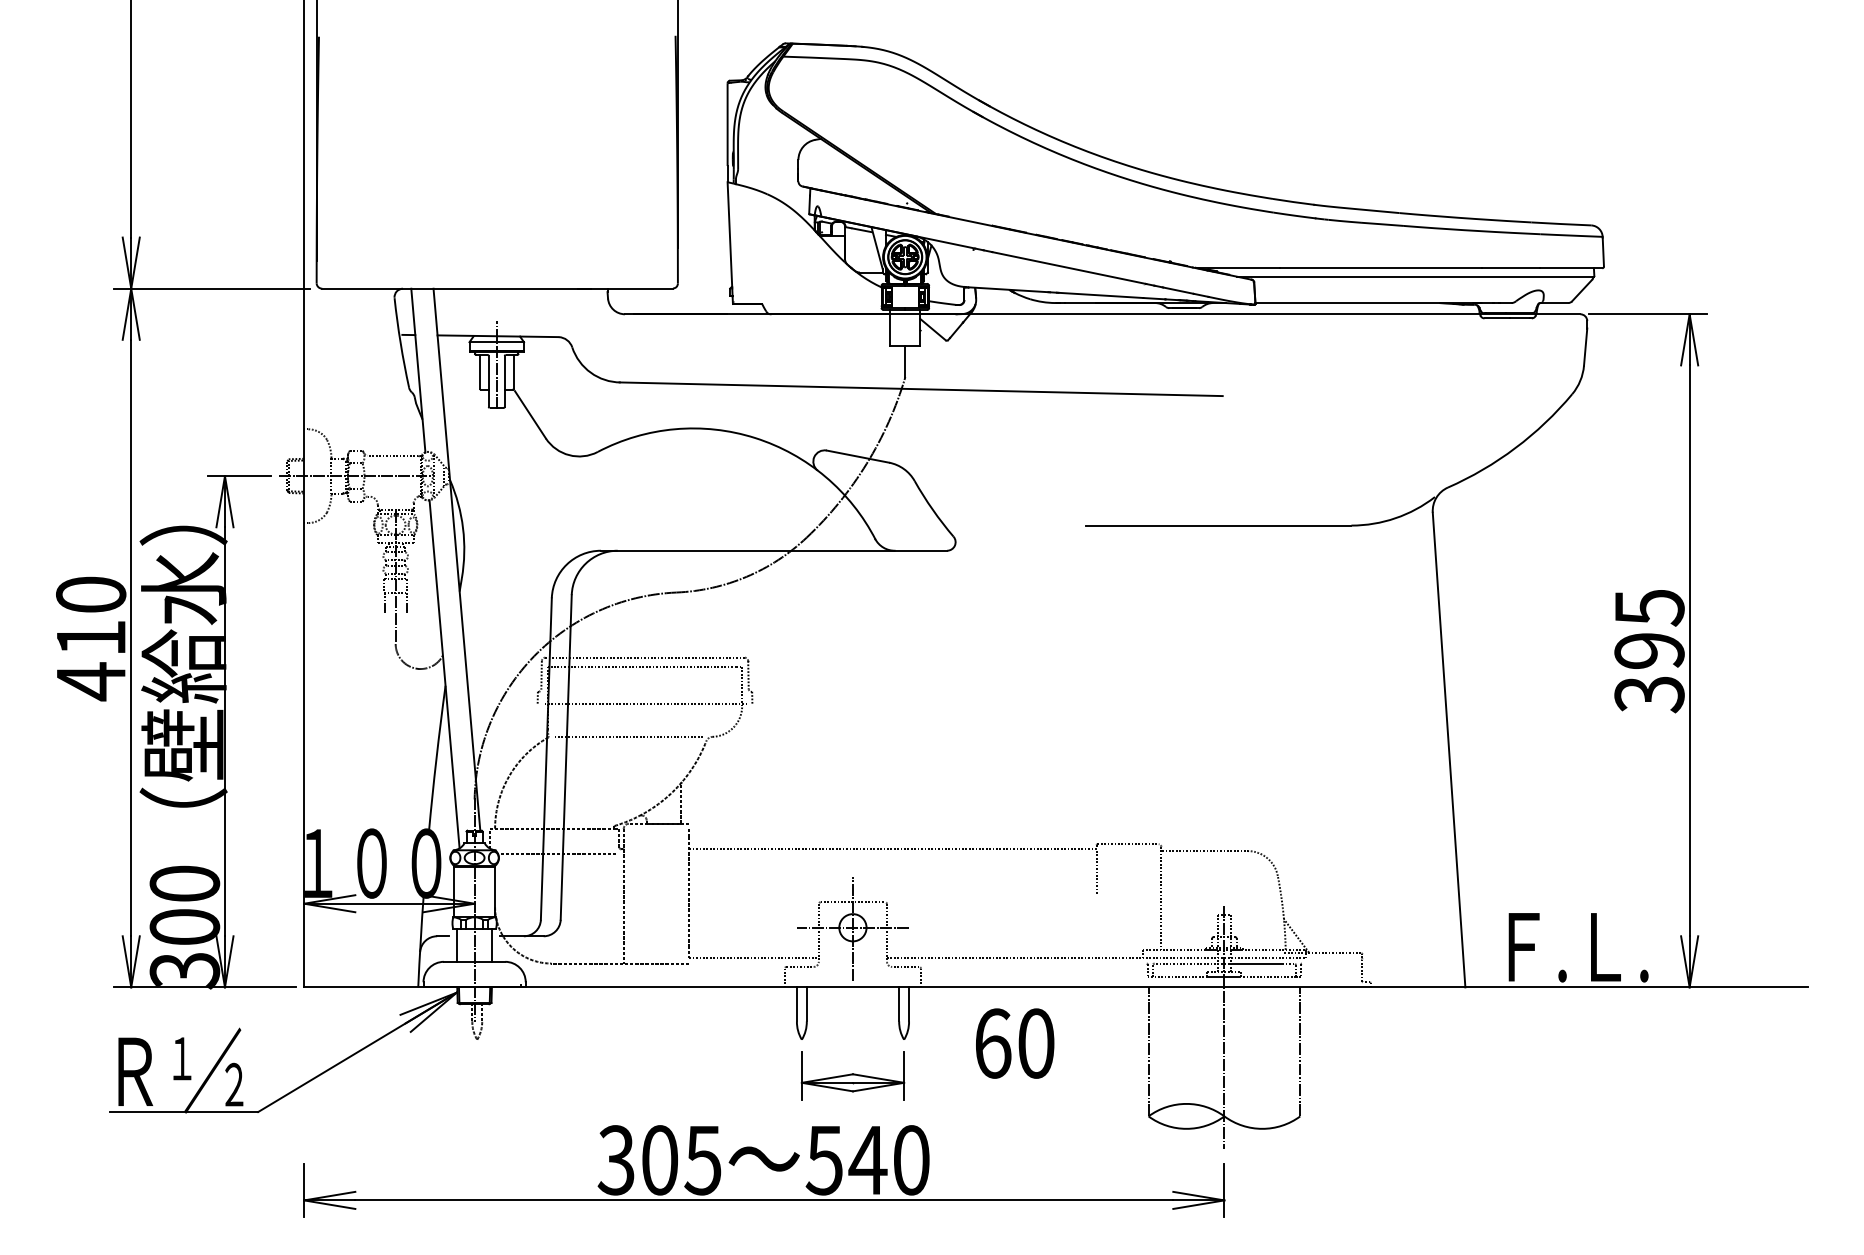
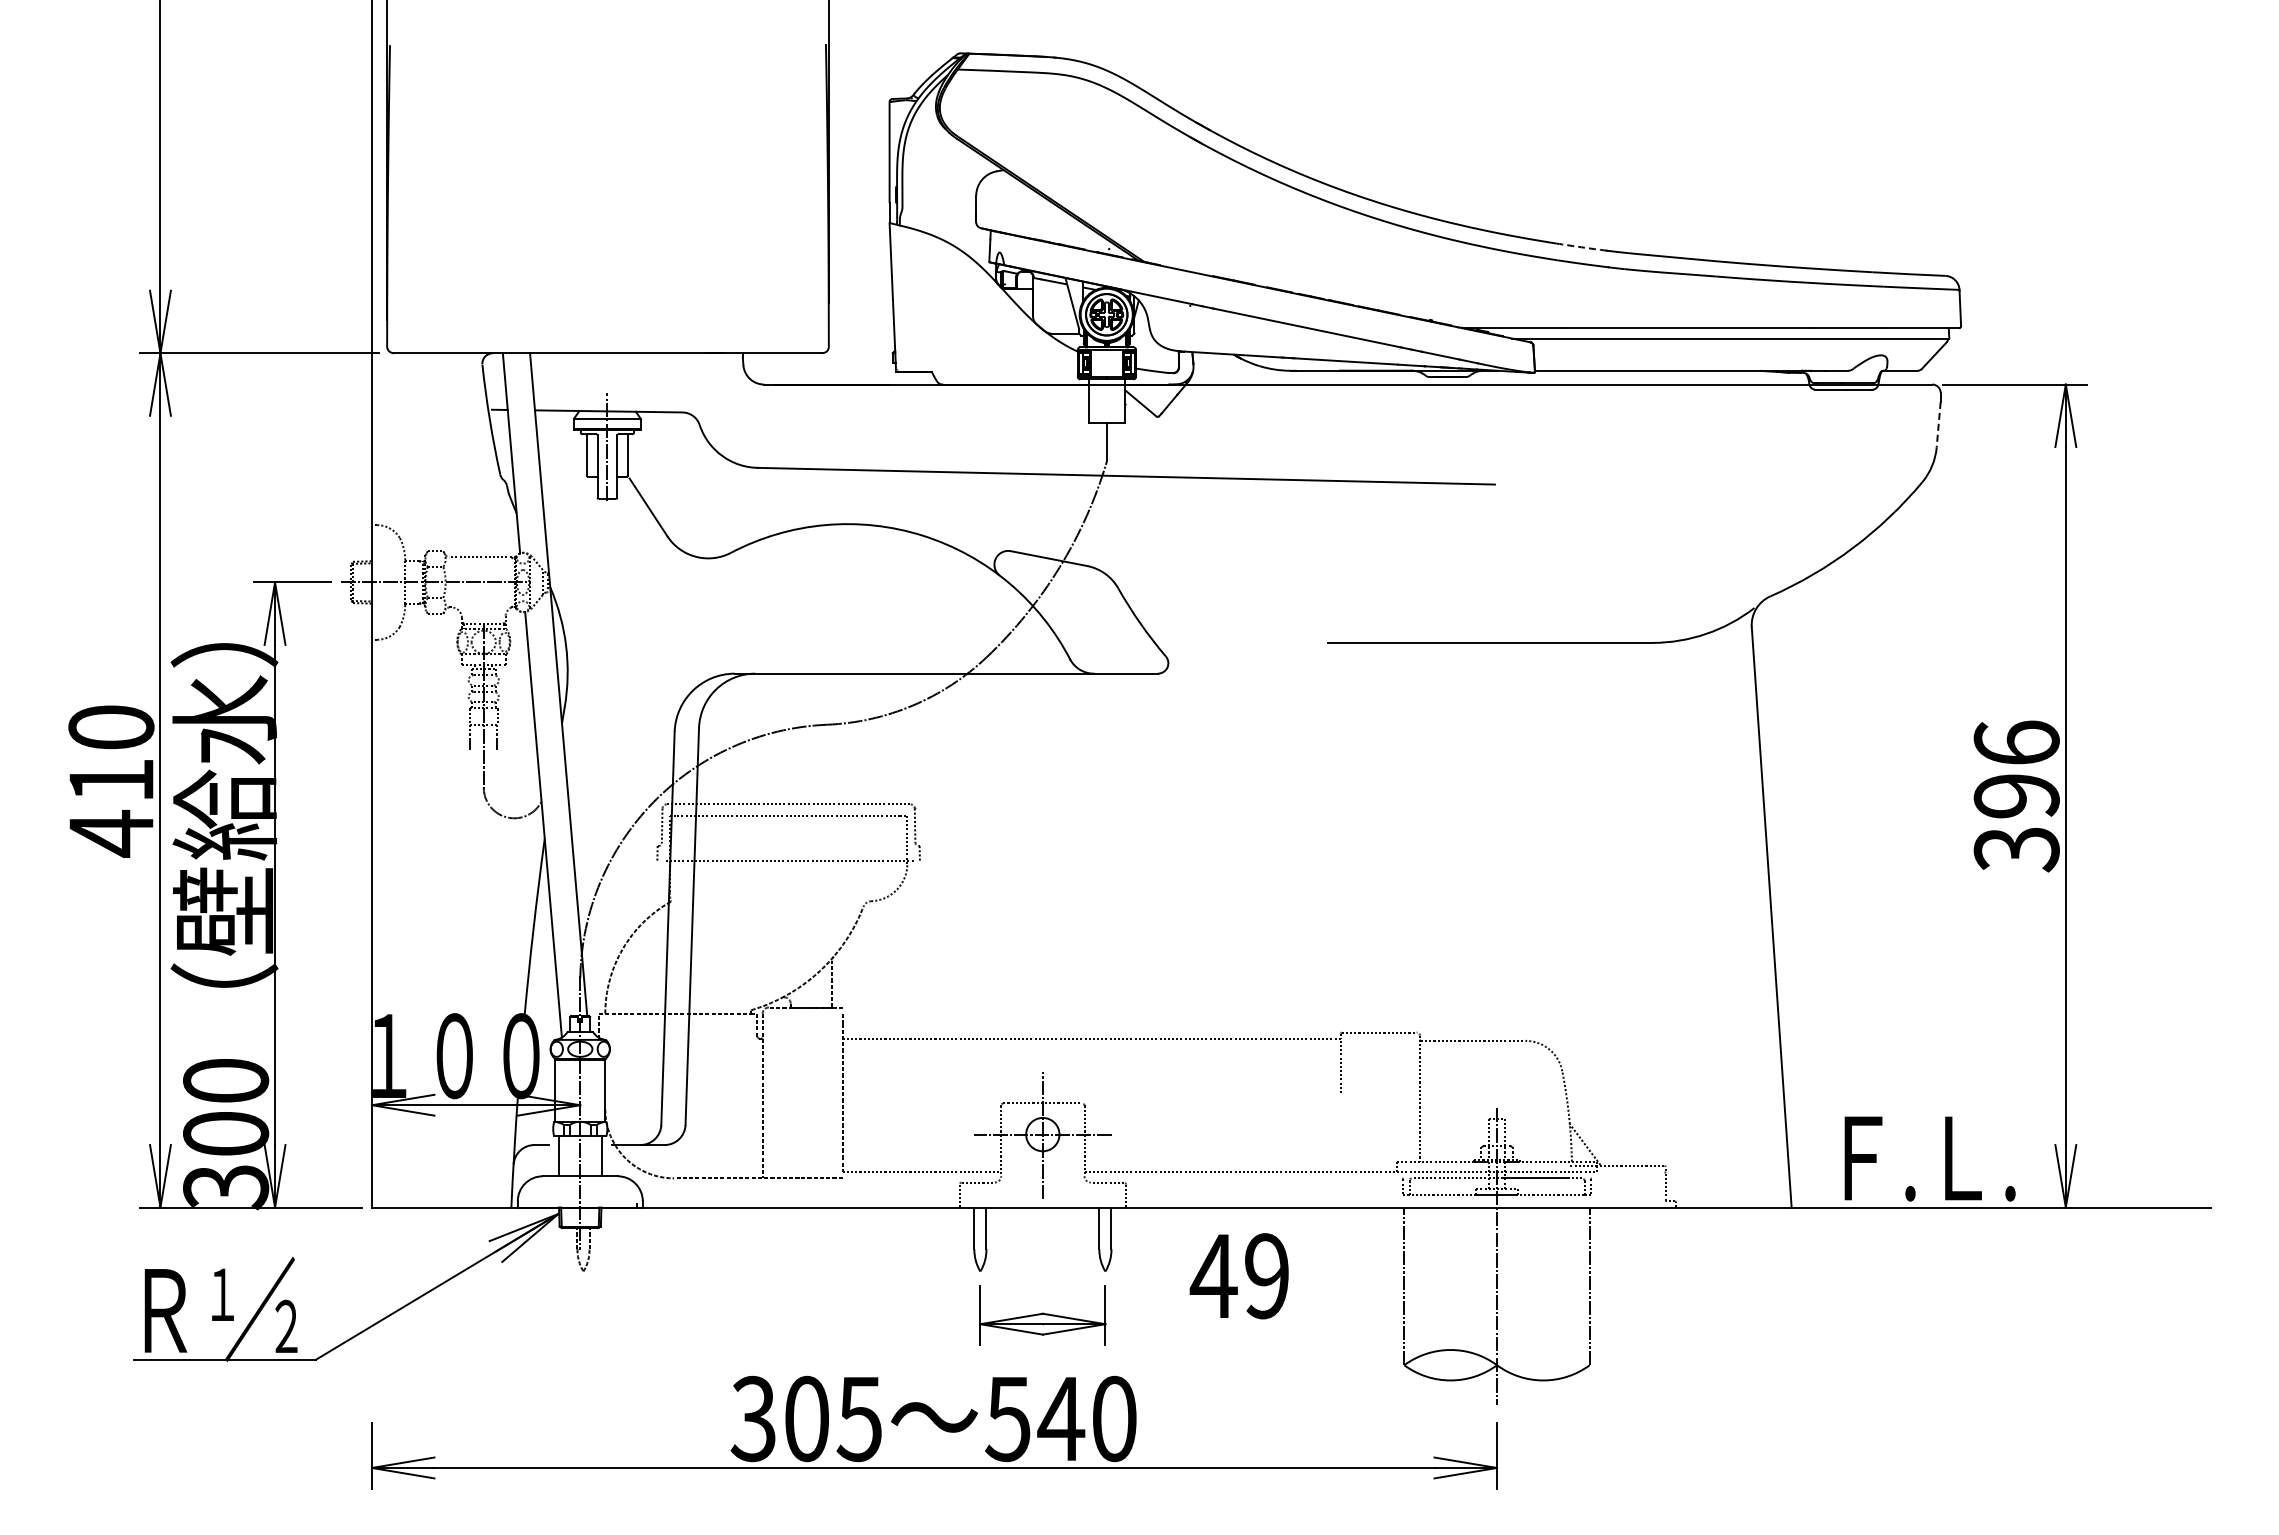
arc: (1293, 202) -> (1581, 247), solid -> dashed
line: (1585, 346) -> (1938, 424), solid -> dashed
text: (1649, 607) -> (2016, 743), 395 -> 396
line: (628, 737) -> (768, 901), removed
line: (556, 854) -> (680, 1045), removed
text: (1013, 1043) -> (1239, 1276), 60 -> 49

